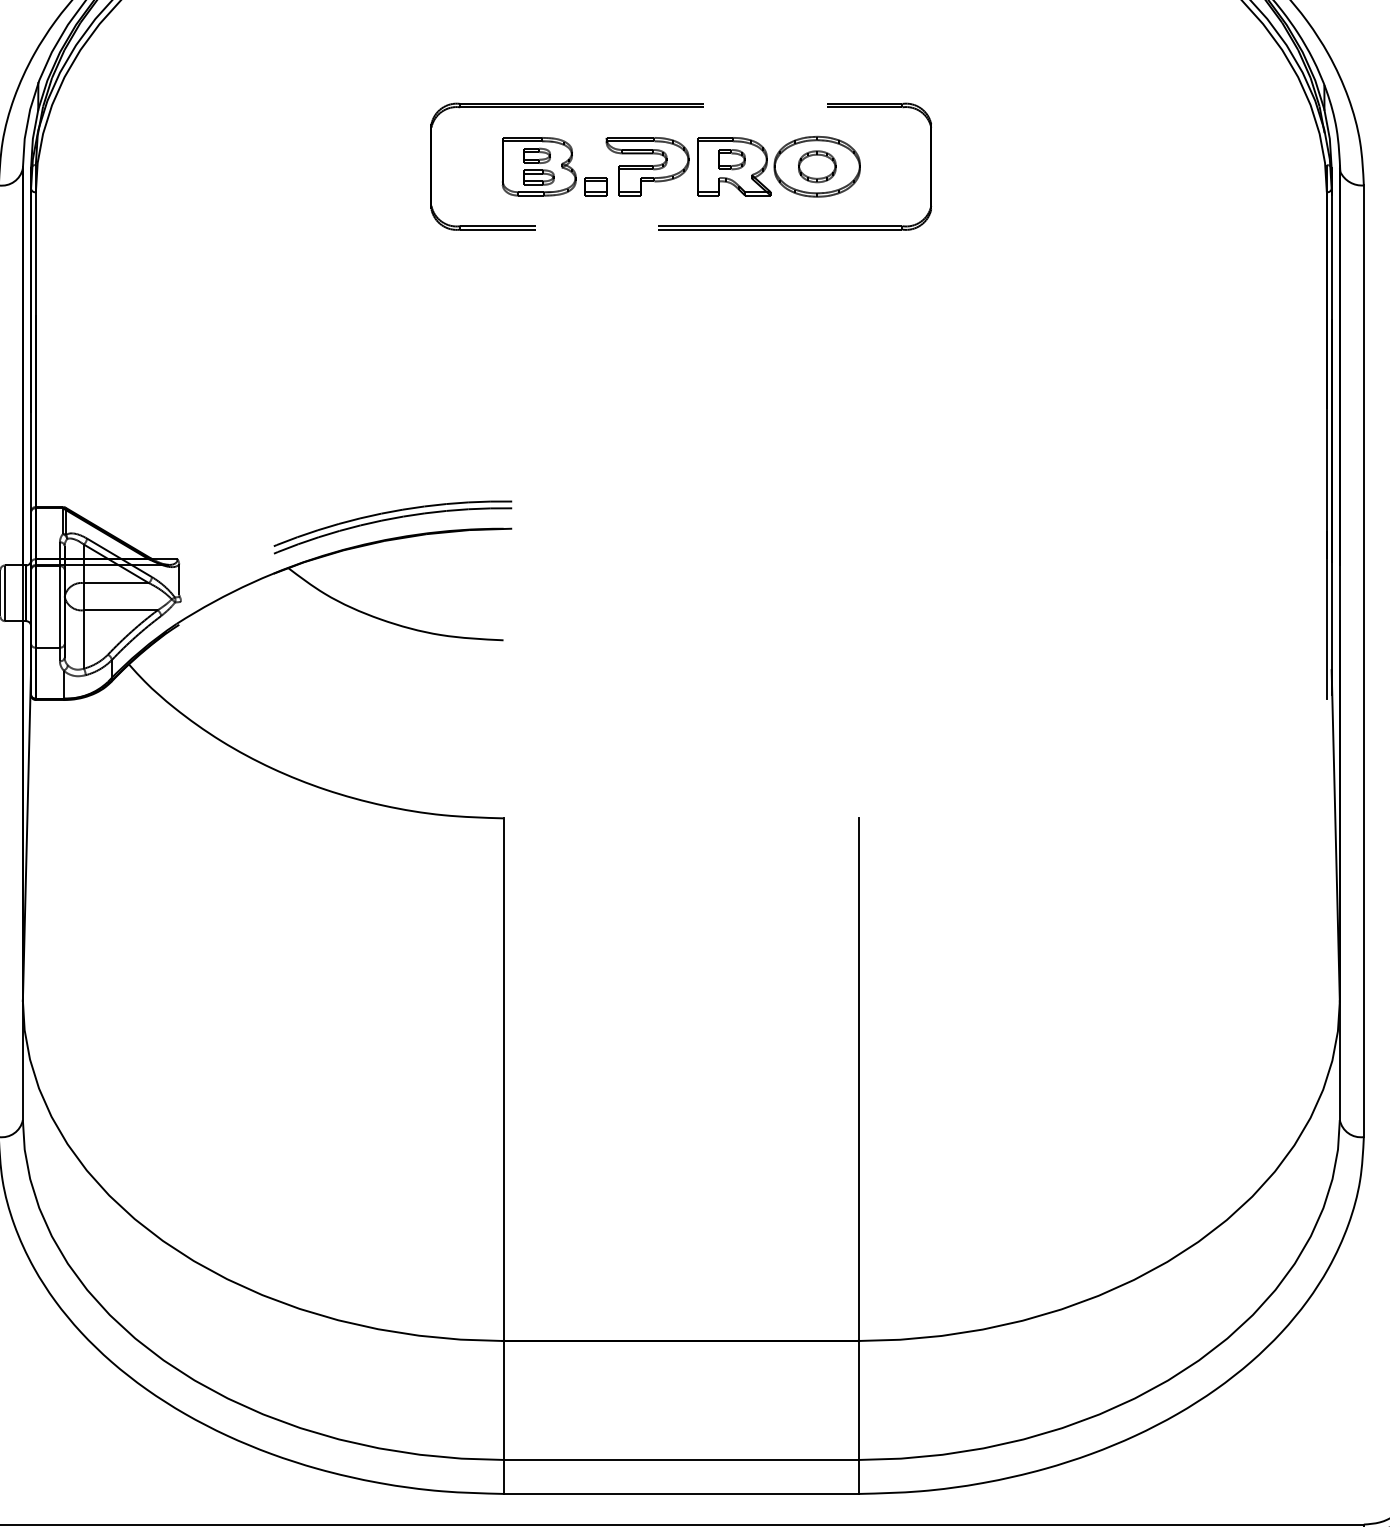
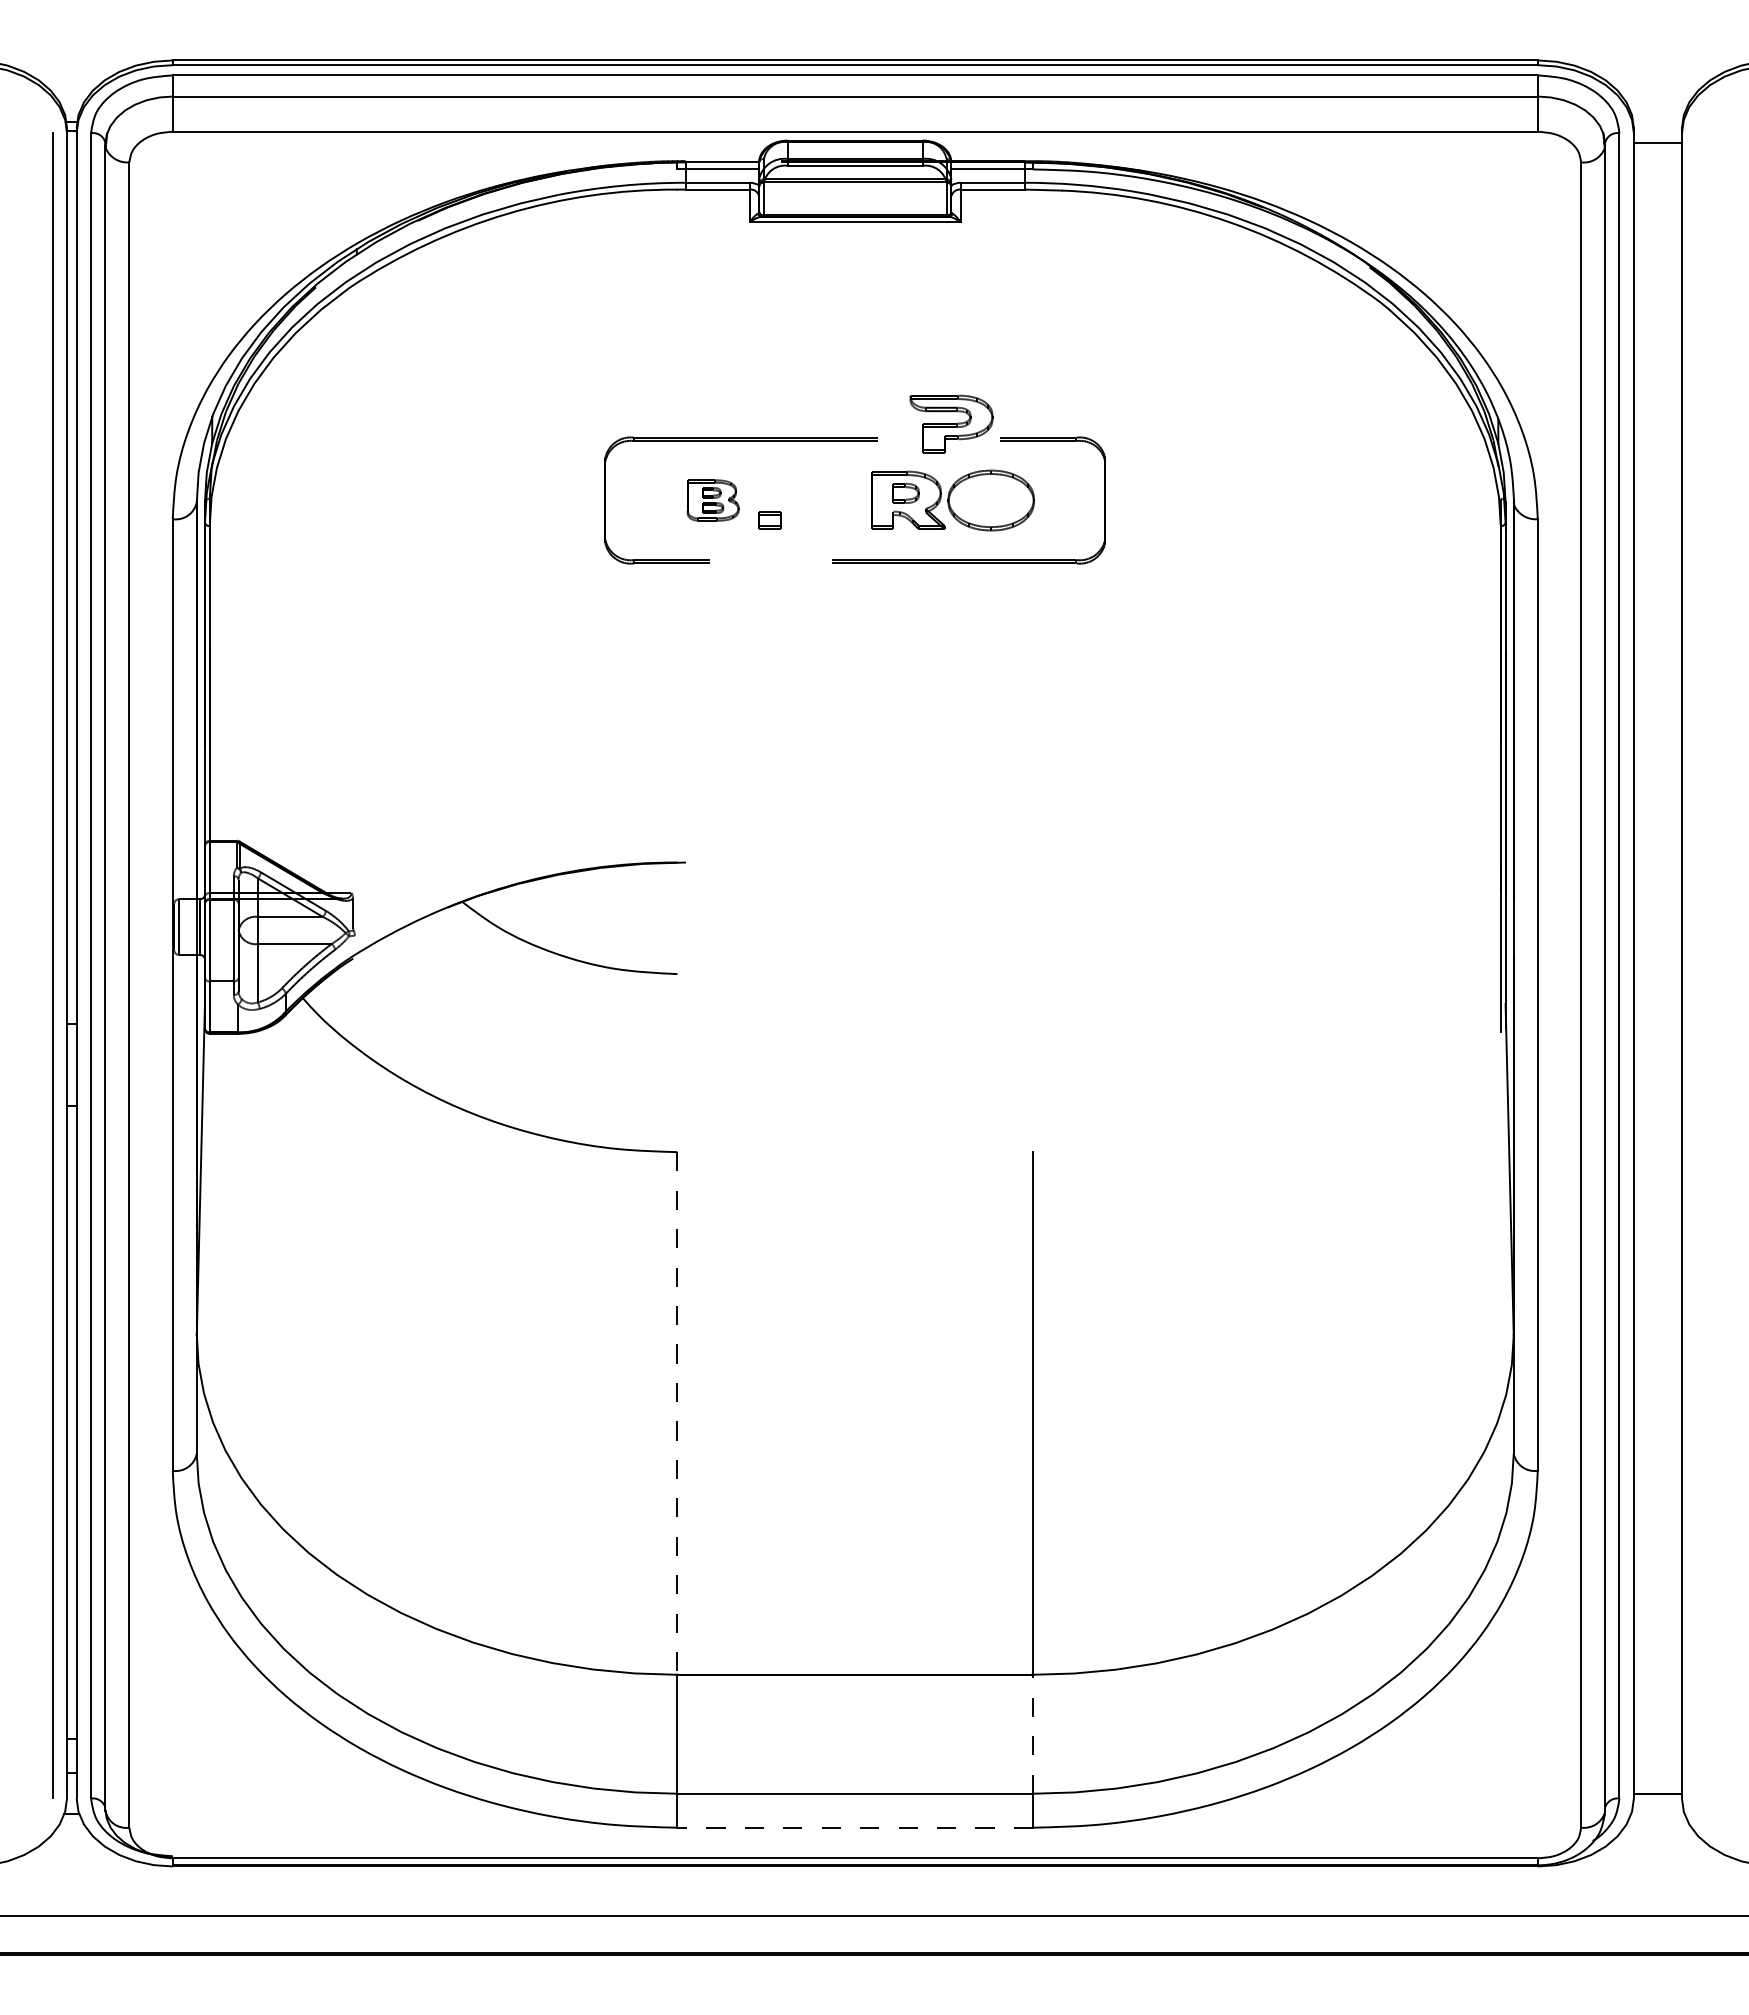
part: (647, 165) -> (951, 423), moved
part: (538, 166) -> (712, 500), size x0.7
part: (816, 166) -> (990, 500), removed
part: (392, 519) -> (566, 853), removed
line: (503, 1079) -> (677, 1413), solid -> dashed
line: (859, 1399) -> (1033, 1733), solid -> dashed
line: (681, 1493) -> (855, 1827), solid -> dashed

